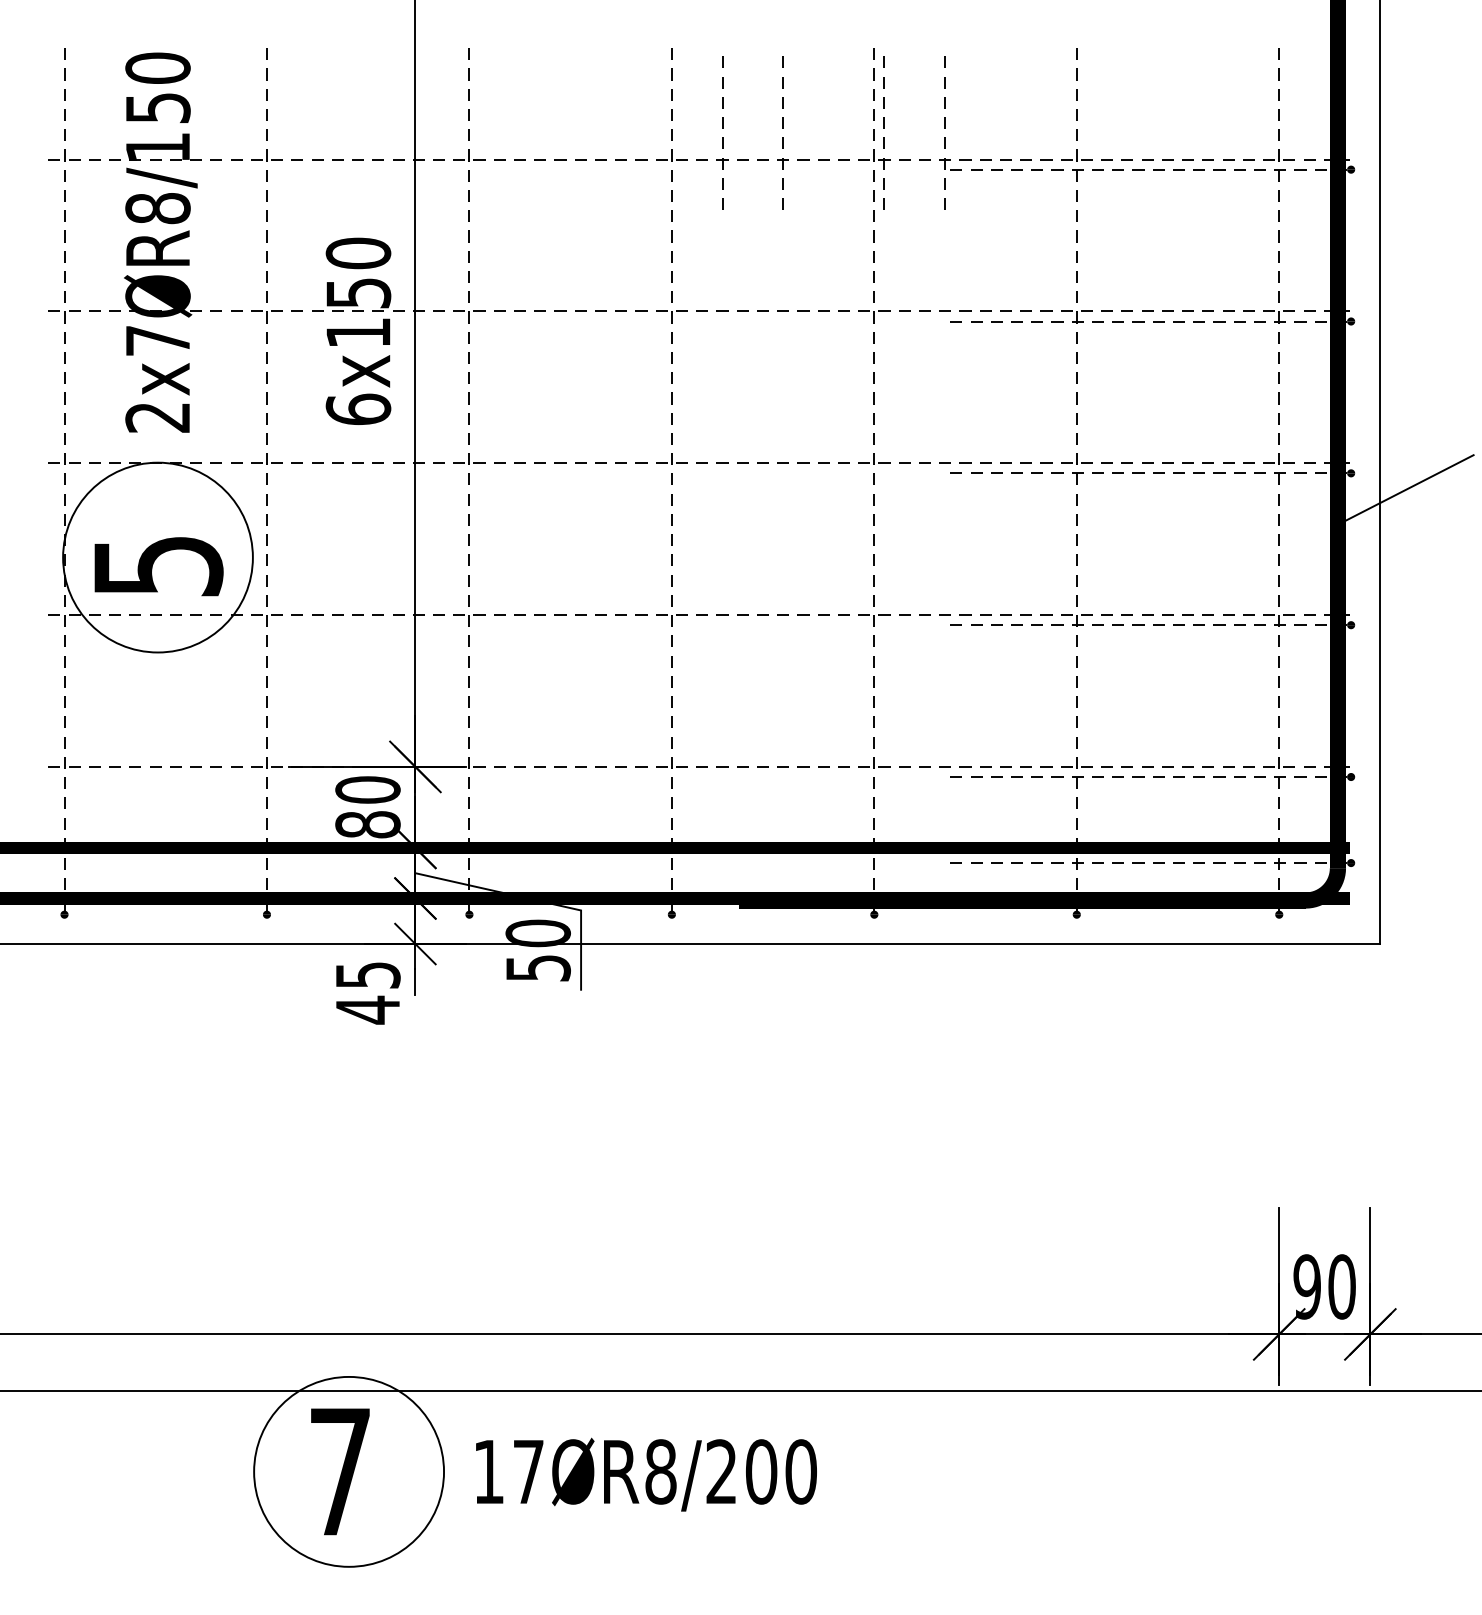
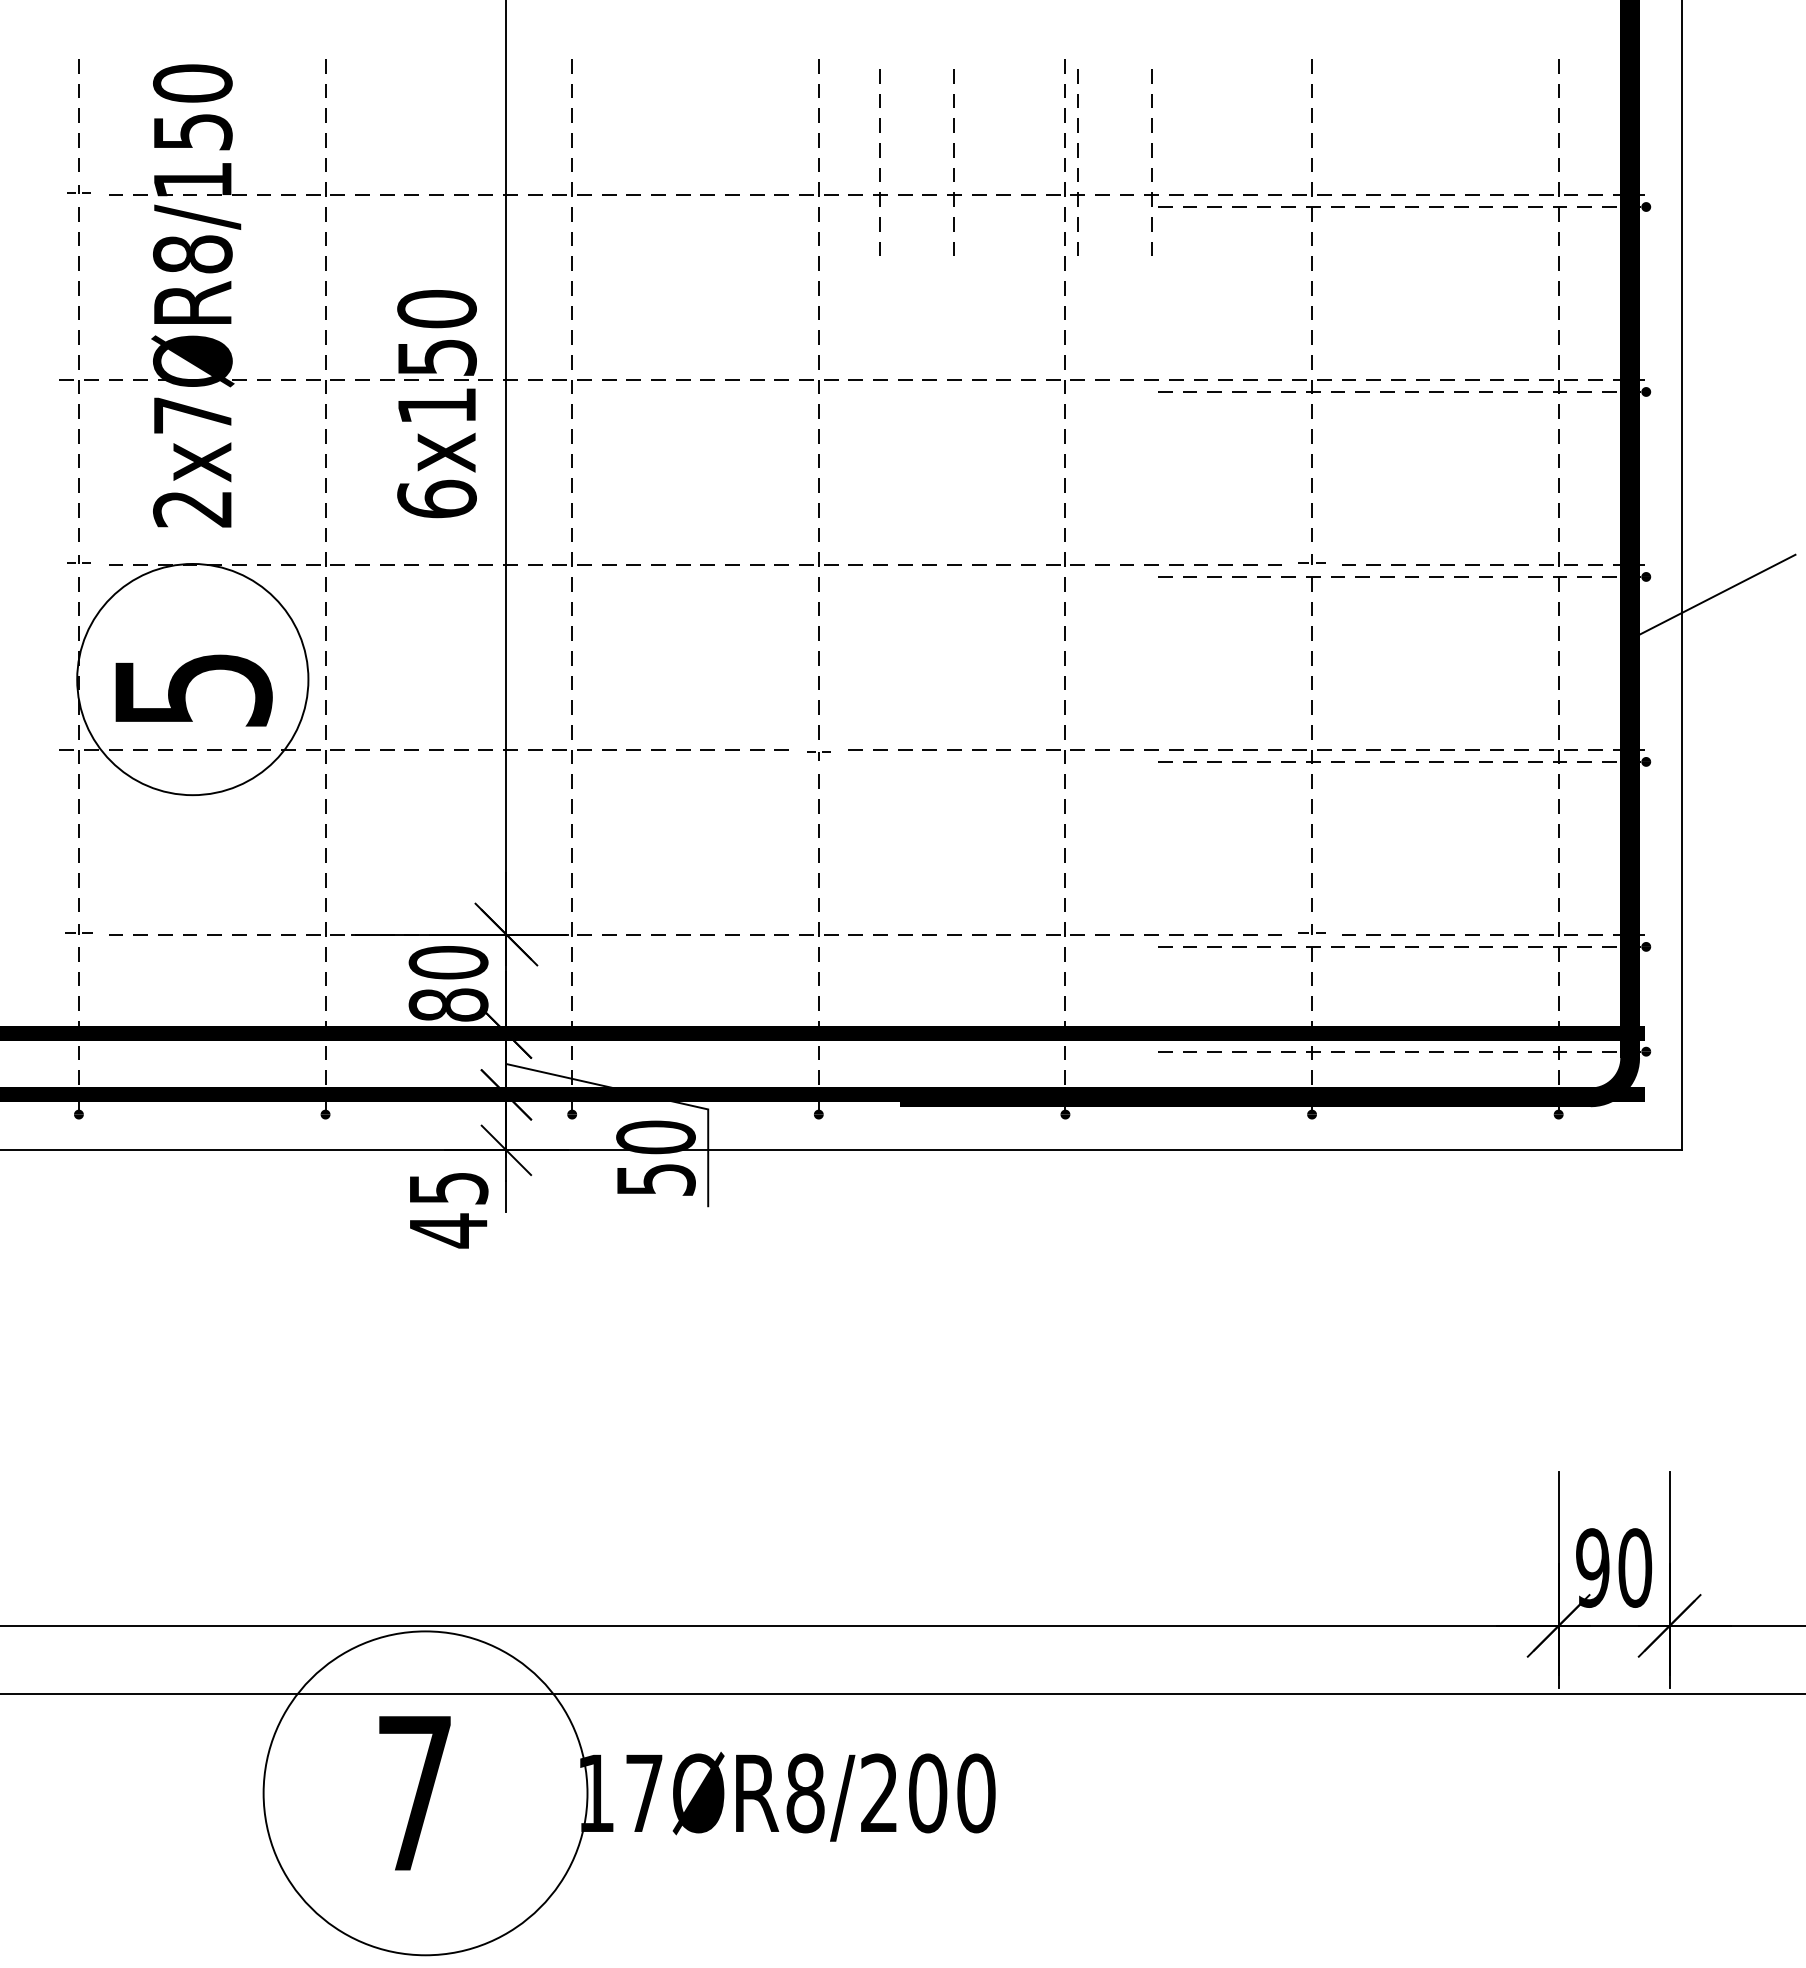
part: (64, 155) -> (78, 189), size x0.6
part: (64, 459) -> (78, 559), size x0.6
part: (1076, 459) -> (1311, 559), size x0.7
part: (671, 620) -> (818, 756), size x0.6
part: (64, 762) -> (78, 929), size x0.7
part: (1076, 762) -> (1311, 929), size x0.7
circle: (349, 1472) -> (425, 1793), size x1.4

